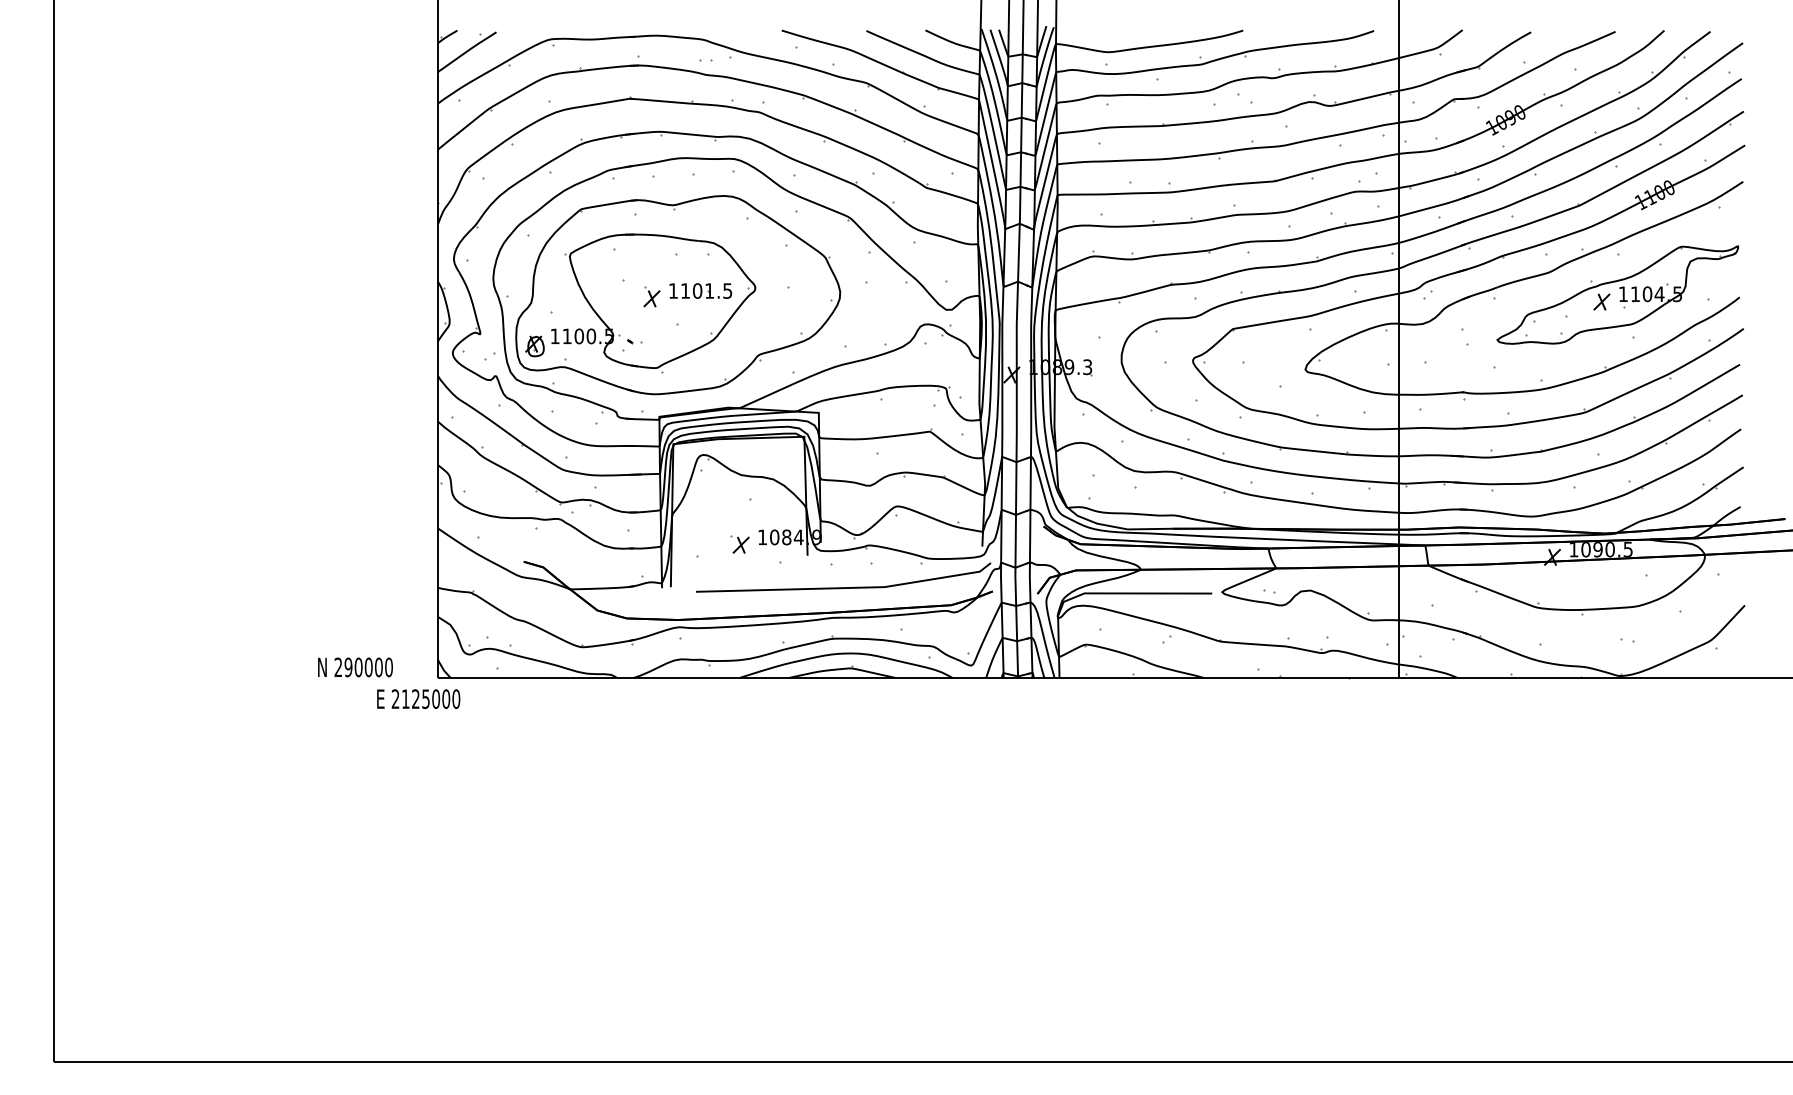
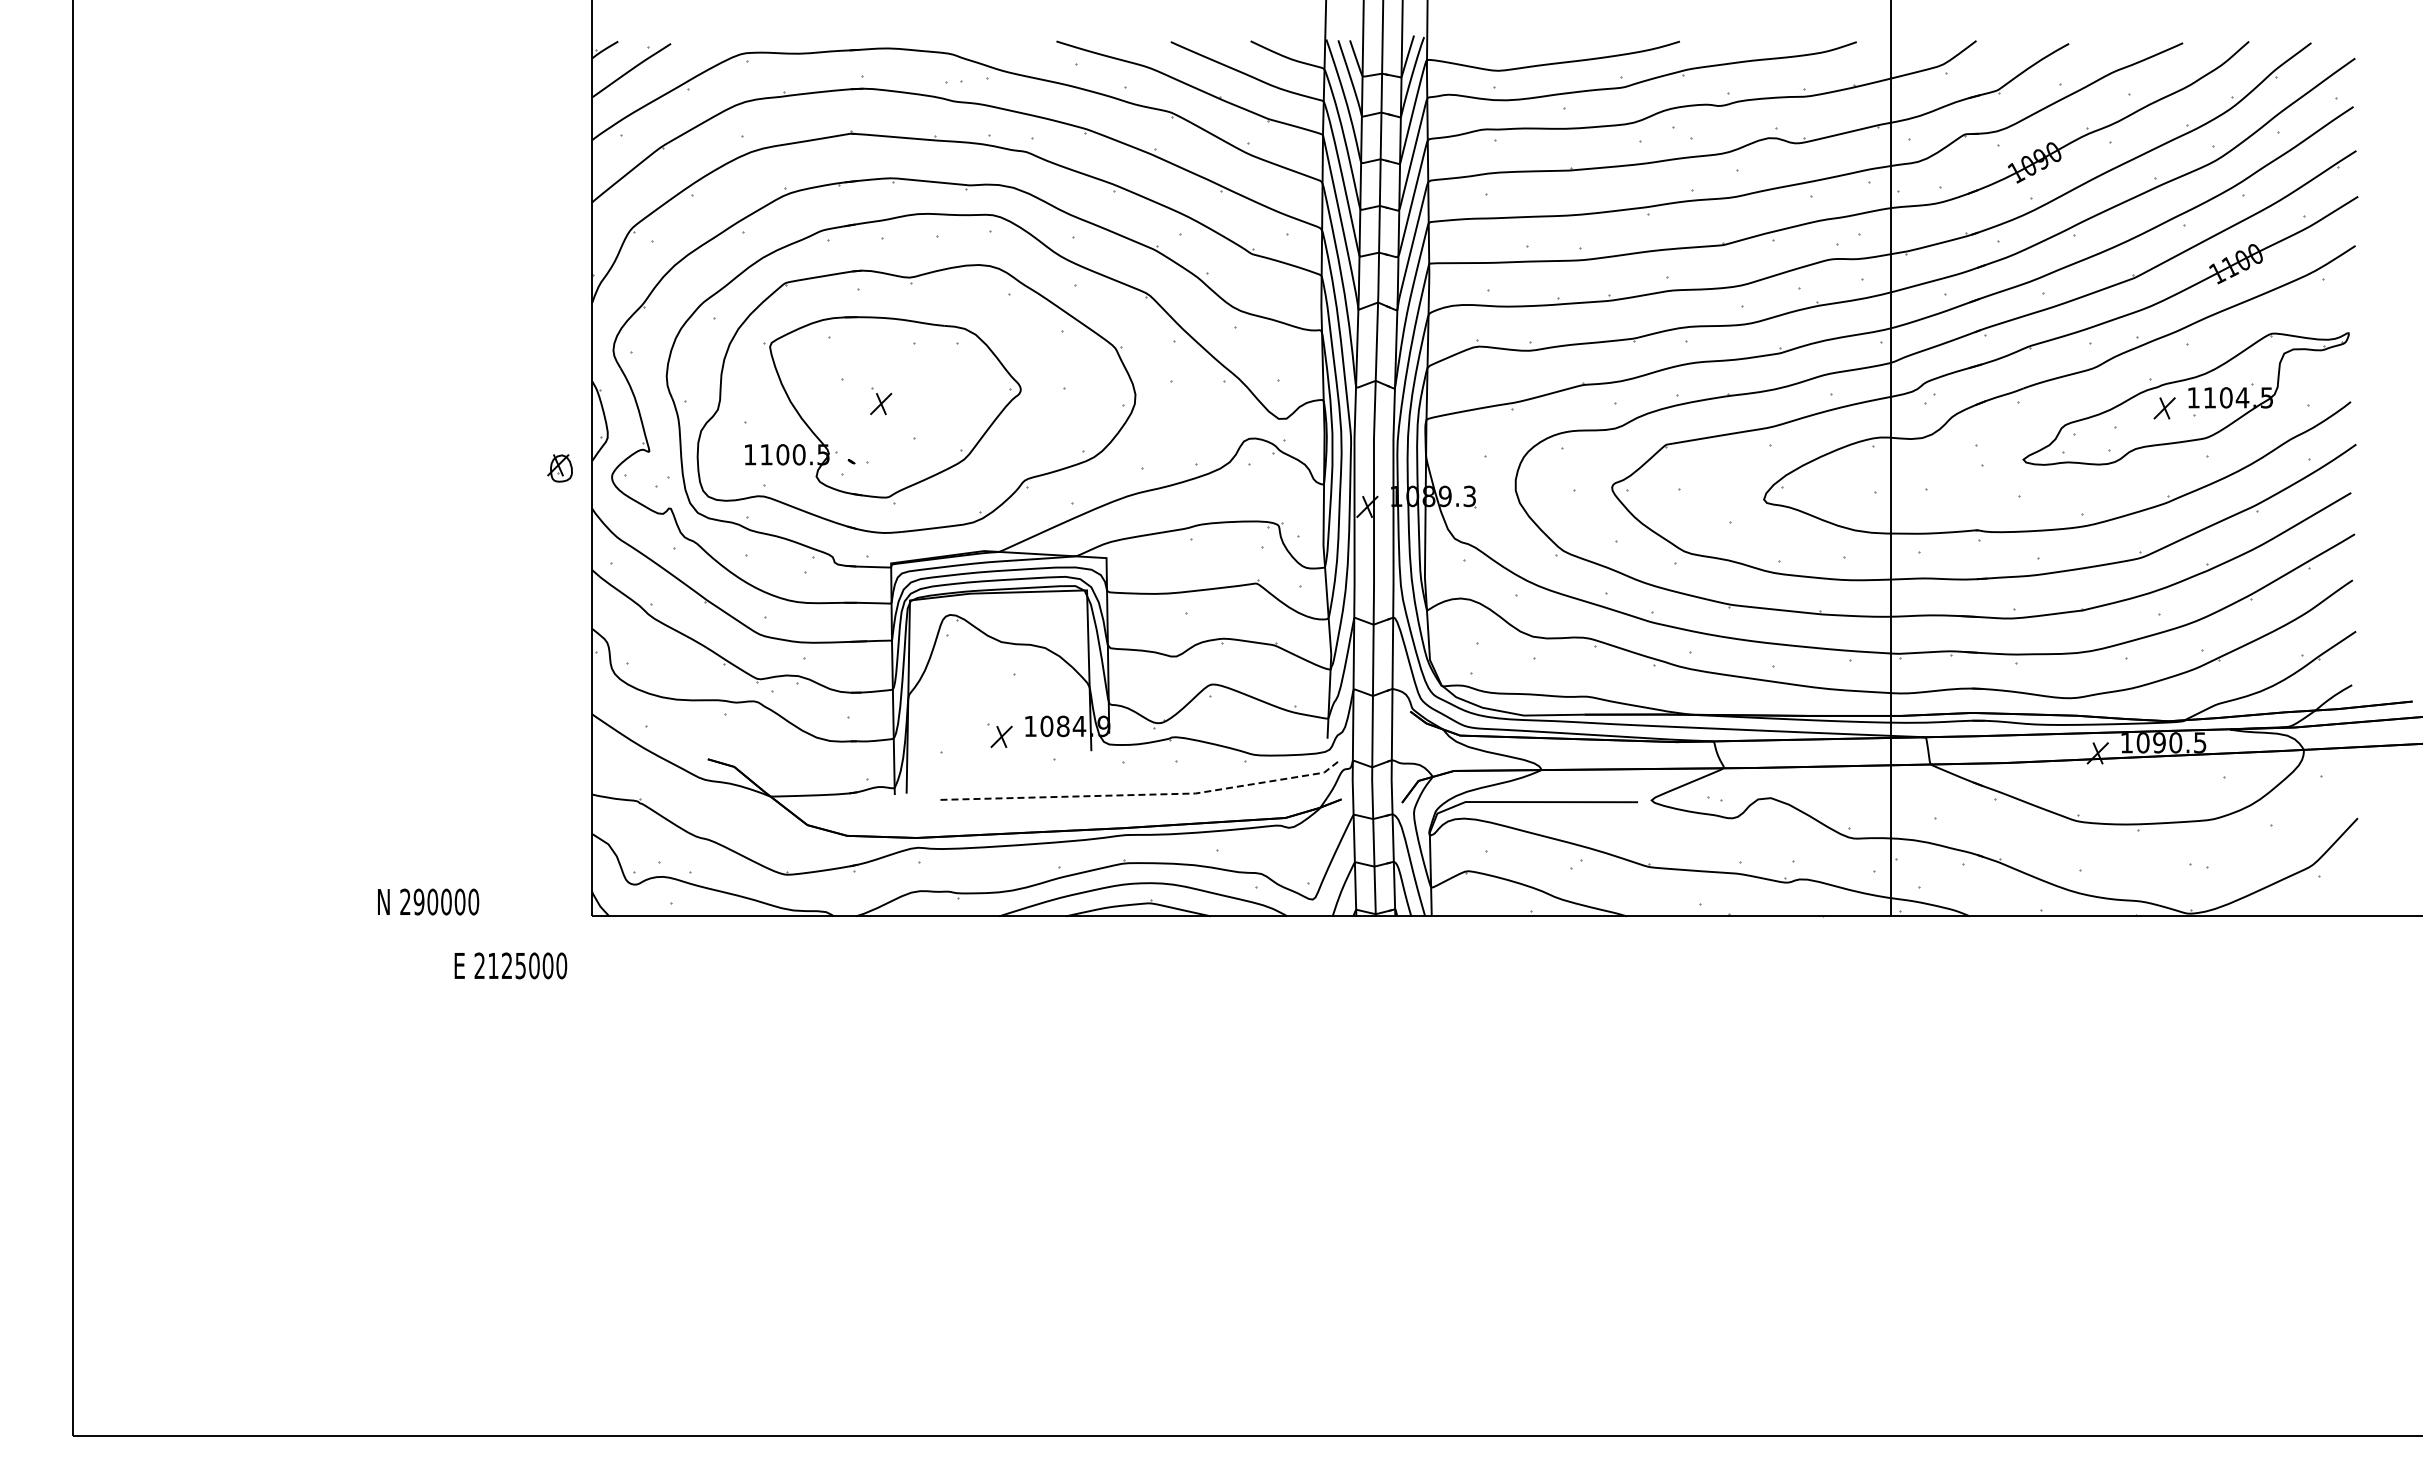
part: (700, 291) -> (946, 393), removed
part: (534, 346) -> (559, 468), moved
line: (846, 587) -> (1143, 794), solid -> dashed
text: (355, 667) -> (428, 901), moved
text: (418, 698) -> (510, 965), moved

